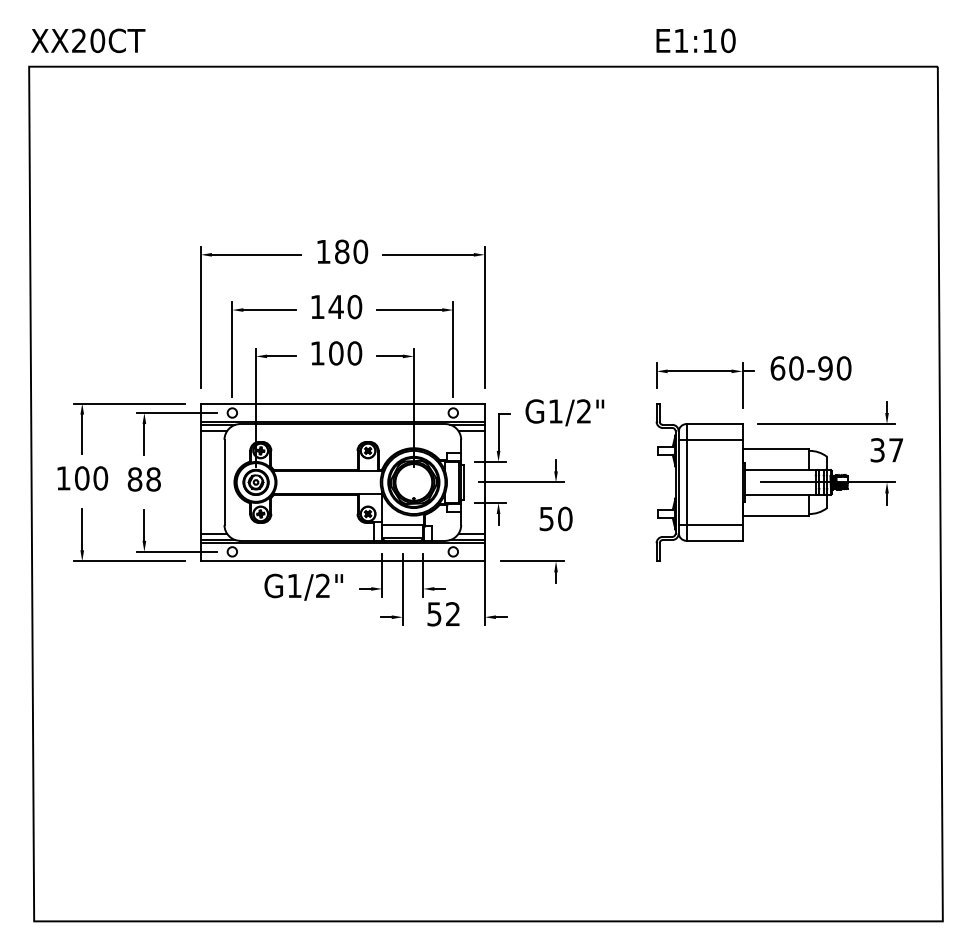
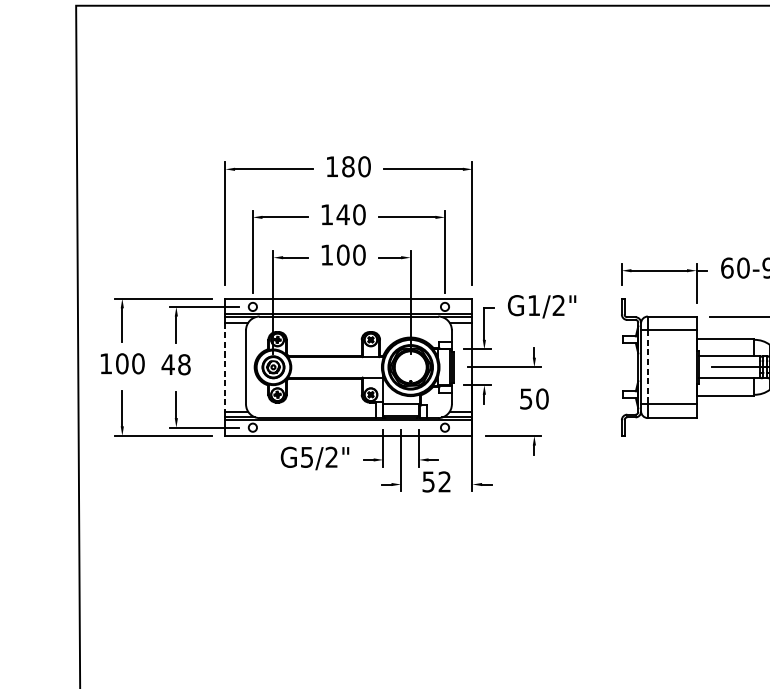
text: (134, 479) -> (167, 364), 88 -> 48
line: (200, 482) -> (225, 367), solid -> dashed
line: (686, 482) -> (647, 367), solid -> dashed
text: (294, 586) -> (306, 457), G1/2" -> G5/2"

